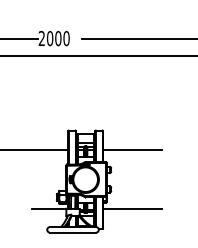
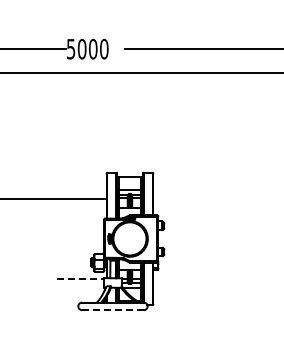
text: (42, 38) -> (71, 48), 2000 -> 5000
line: (132, 150) -> (192, 199), removed
line: (49, 209) -> (81, 278), solid -> dashed
line: (132, 209) -> (192, 278), removed
line: (72, 232) -> (112, 310), solid -> dashed

